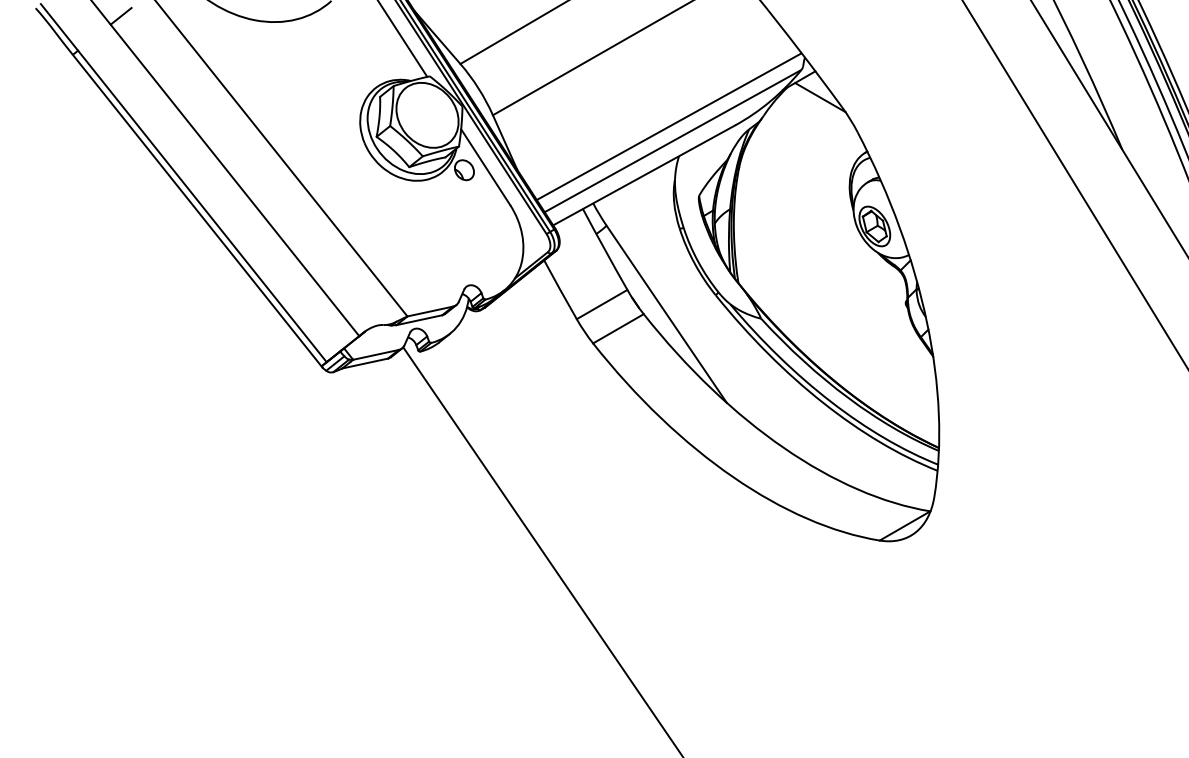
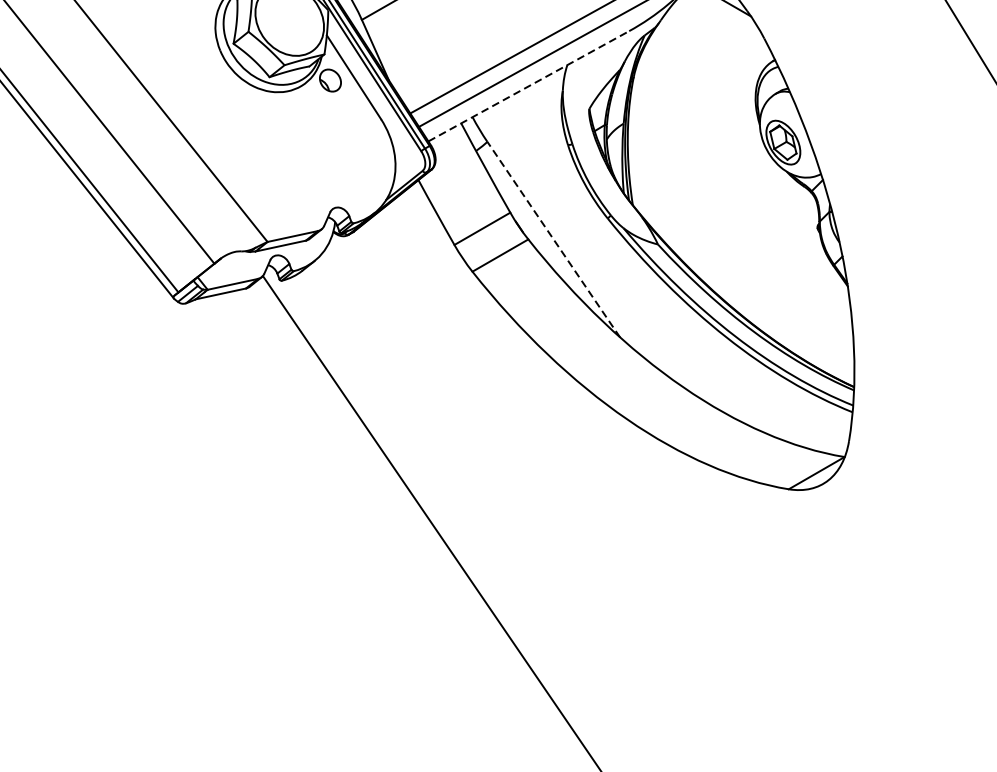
line: (644, 175) -> (529, 86), solid -> dashed
line: (666, 313) -> (553, 238), solid -> dashed

